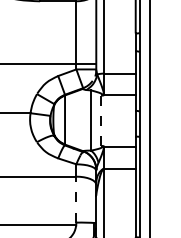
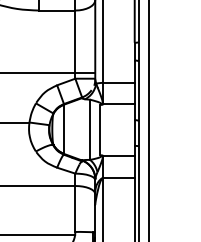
line: (101, 121) -> (100, 130), dashed -> solid
line: (76, 199) -> (75, 208), dashed -> solid

